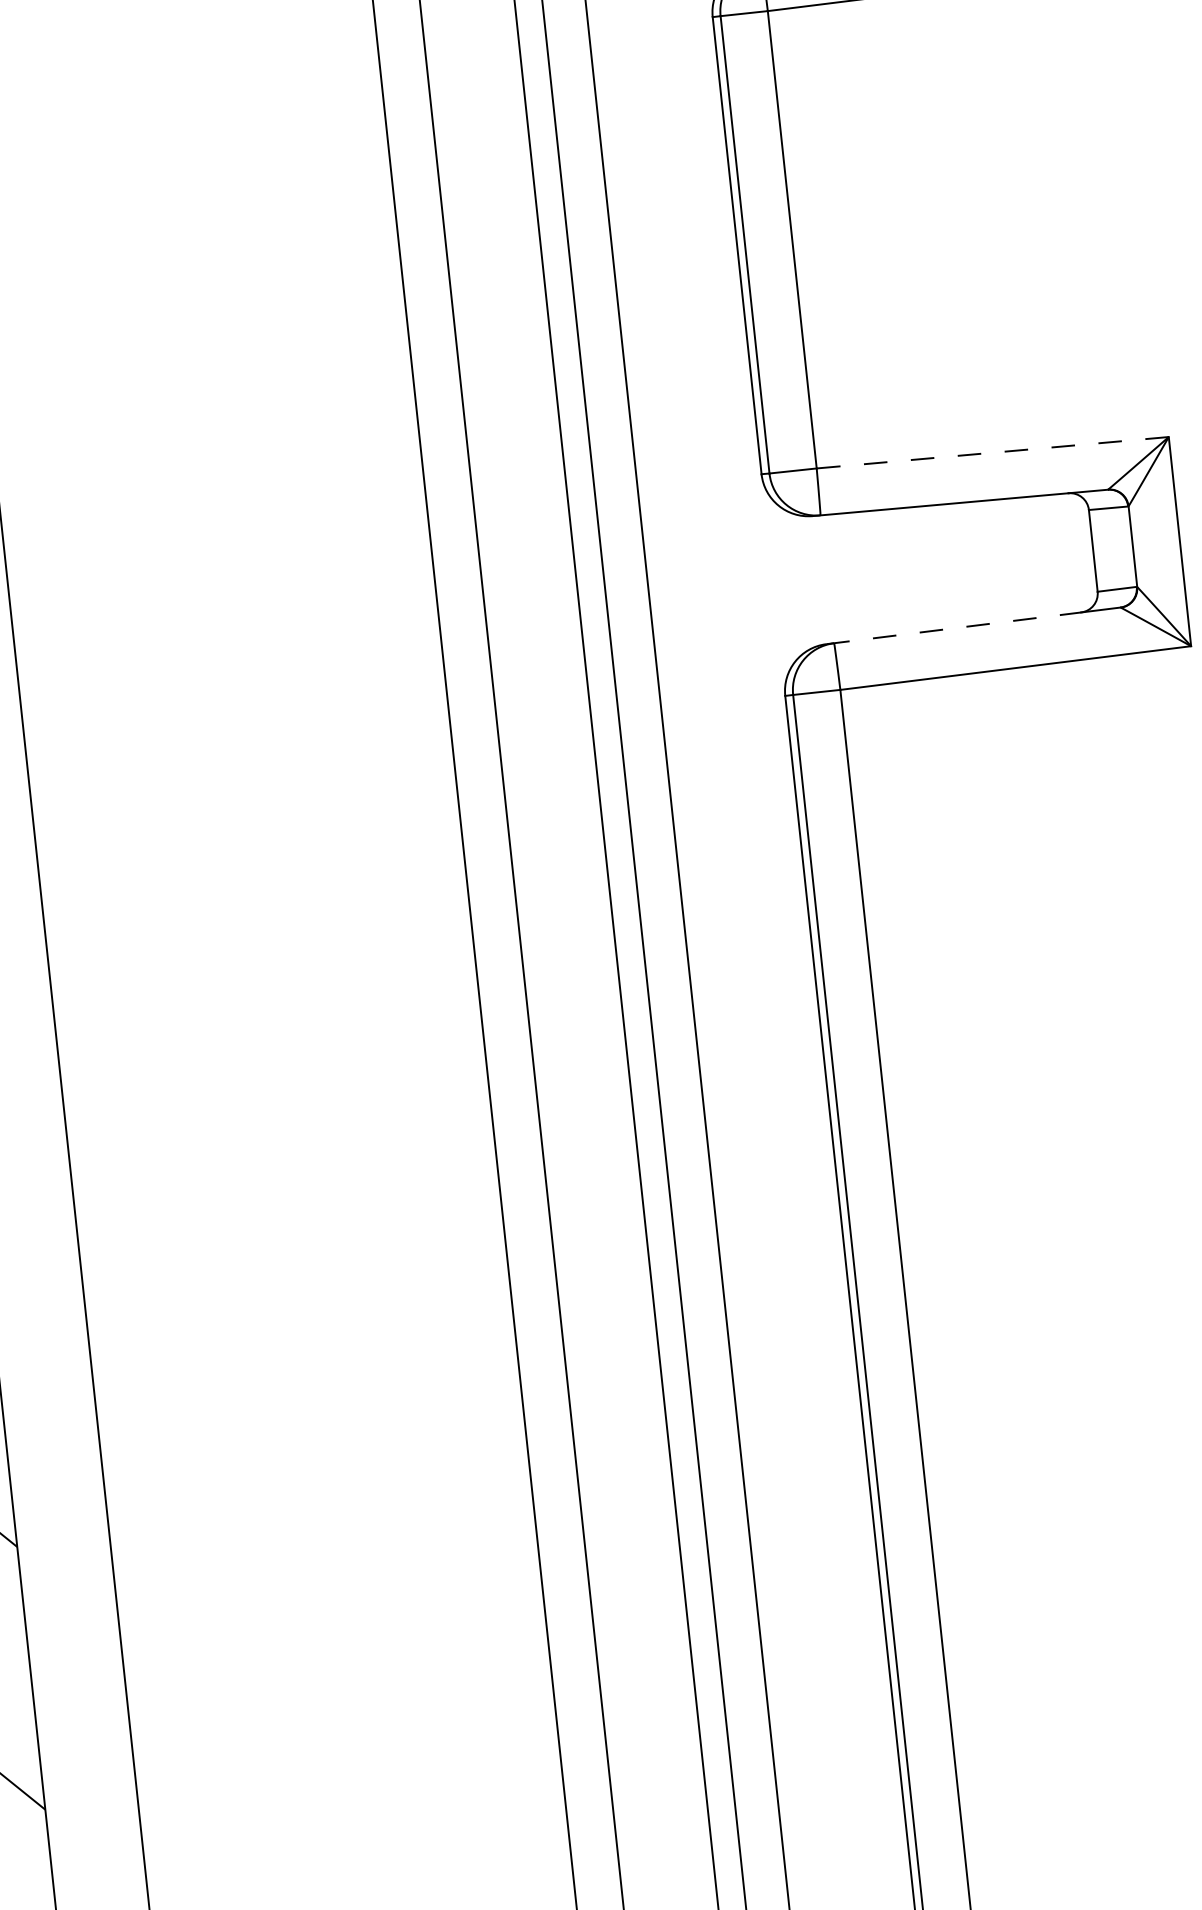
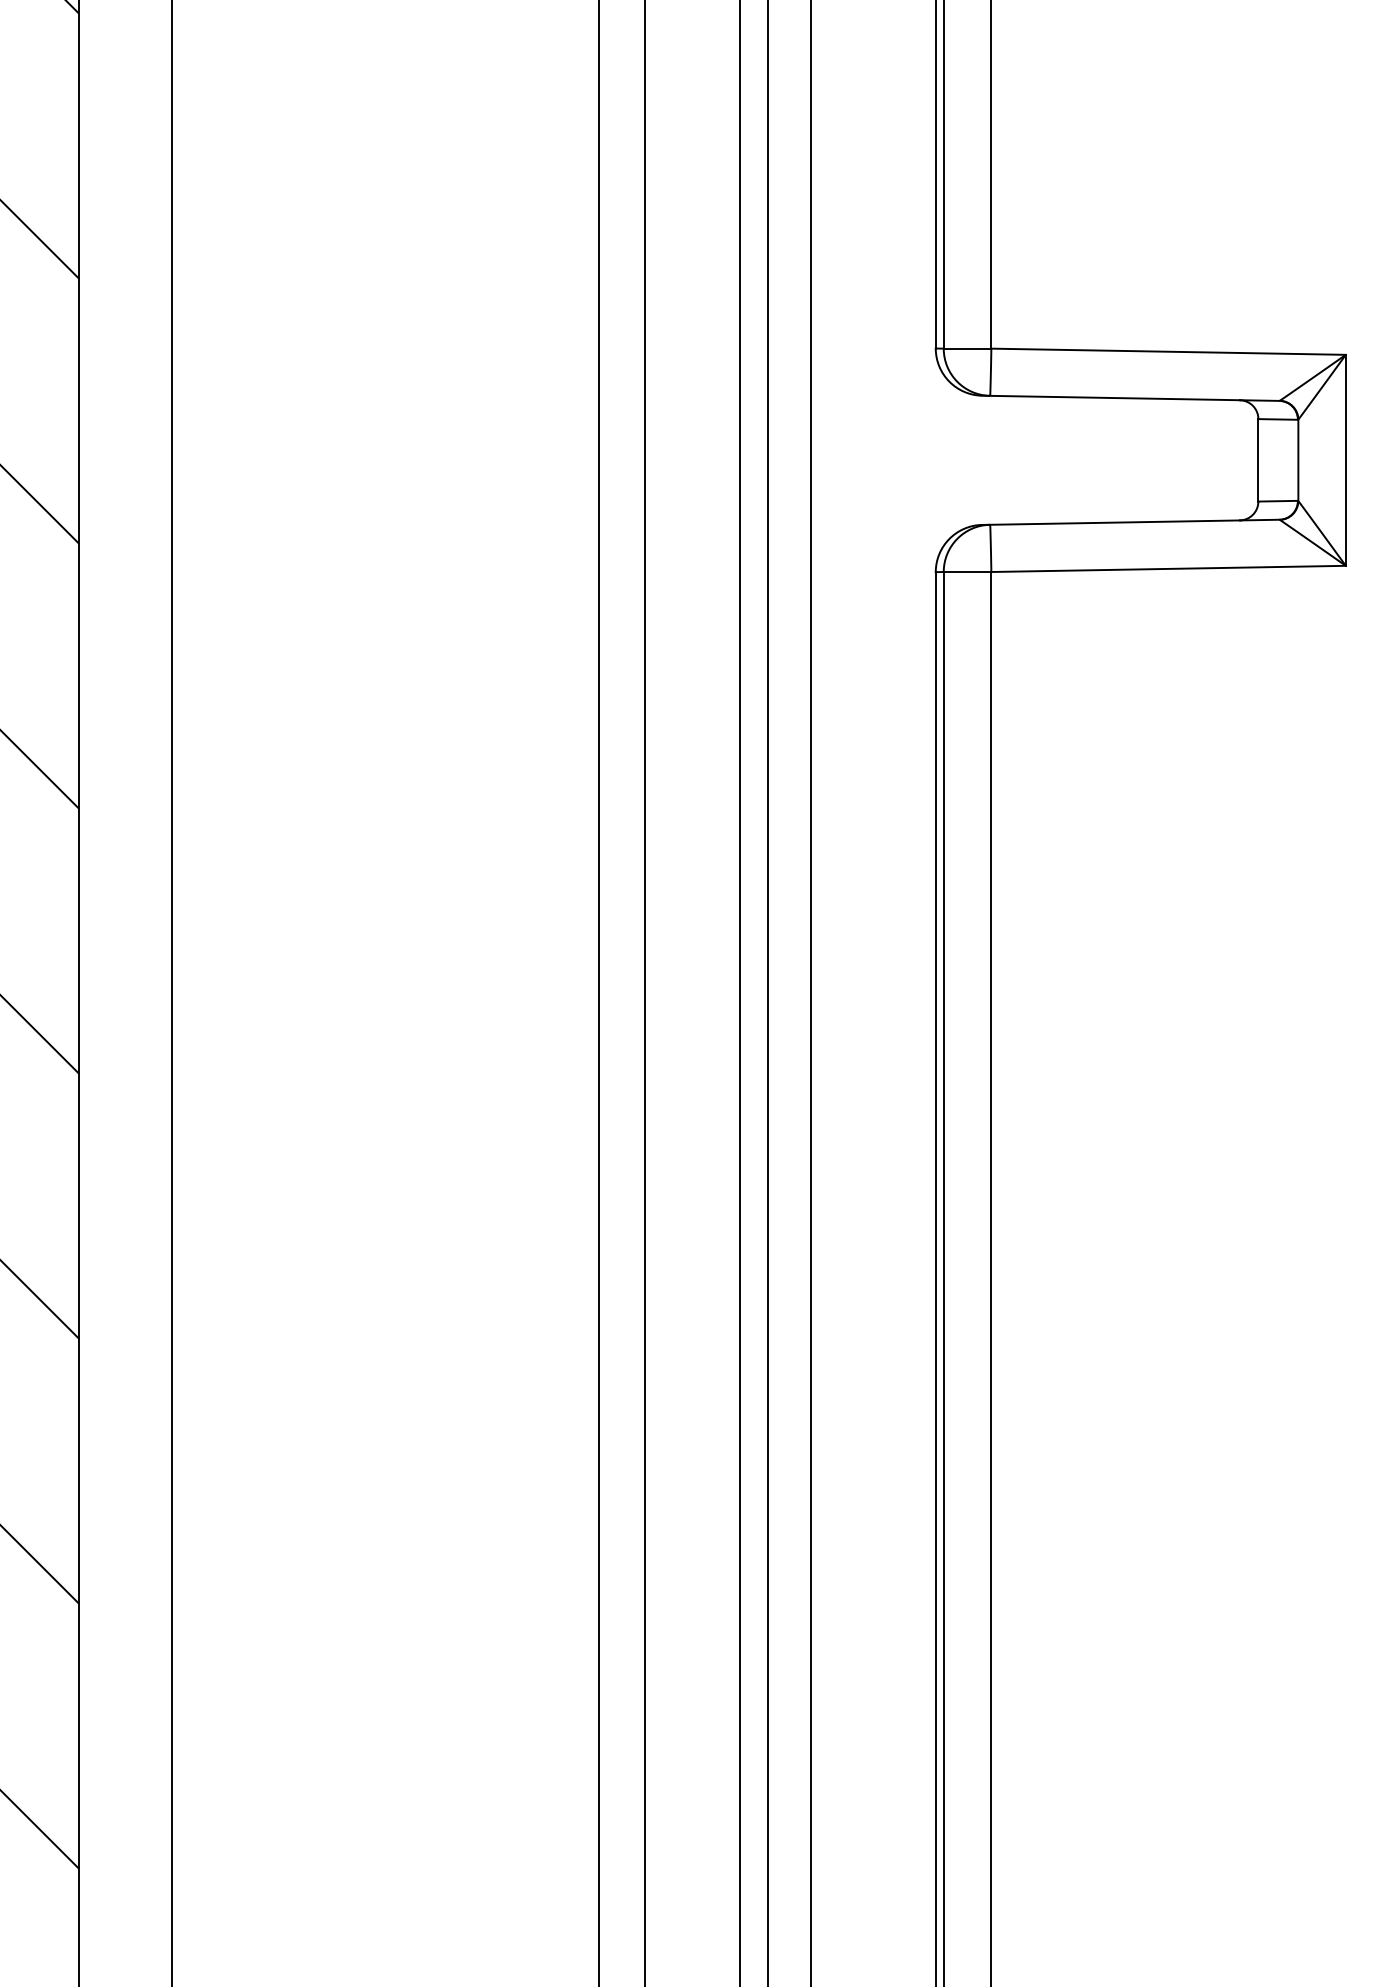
line: (992, 452) -> (1168, 351), dashed -> solid
line: (953, 628) -> (1110, 522), dashed -> solid

